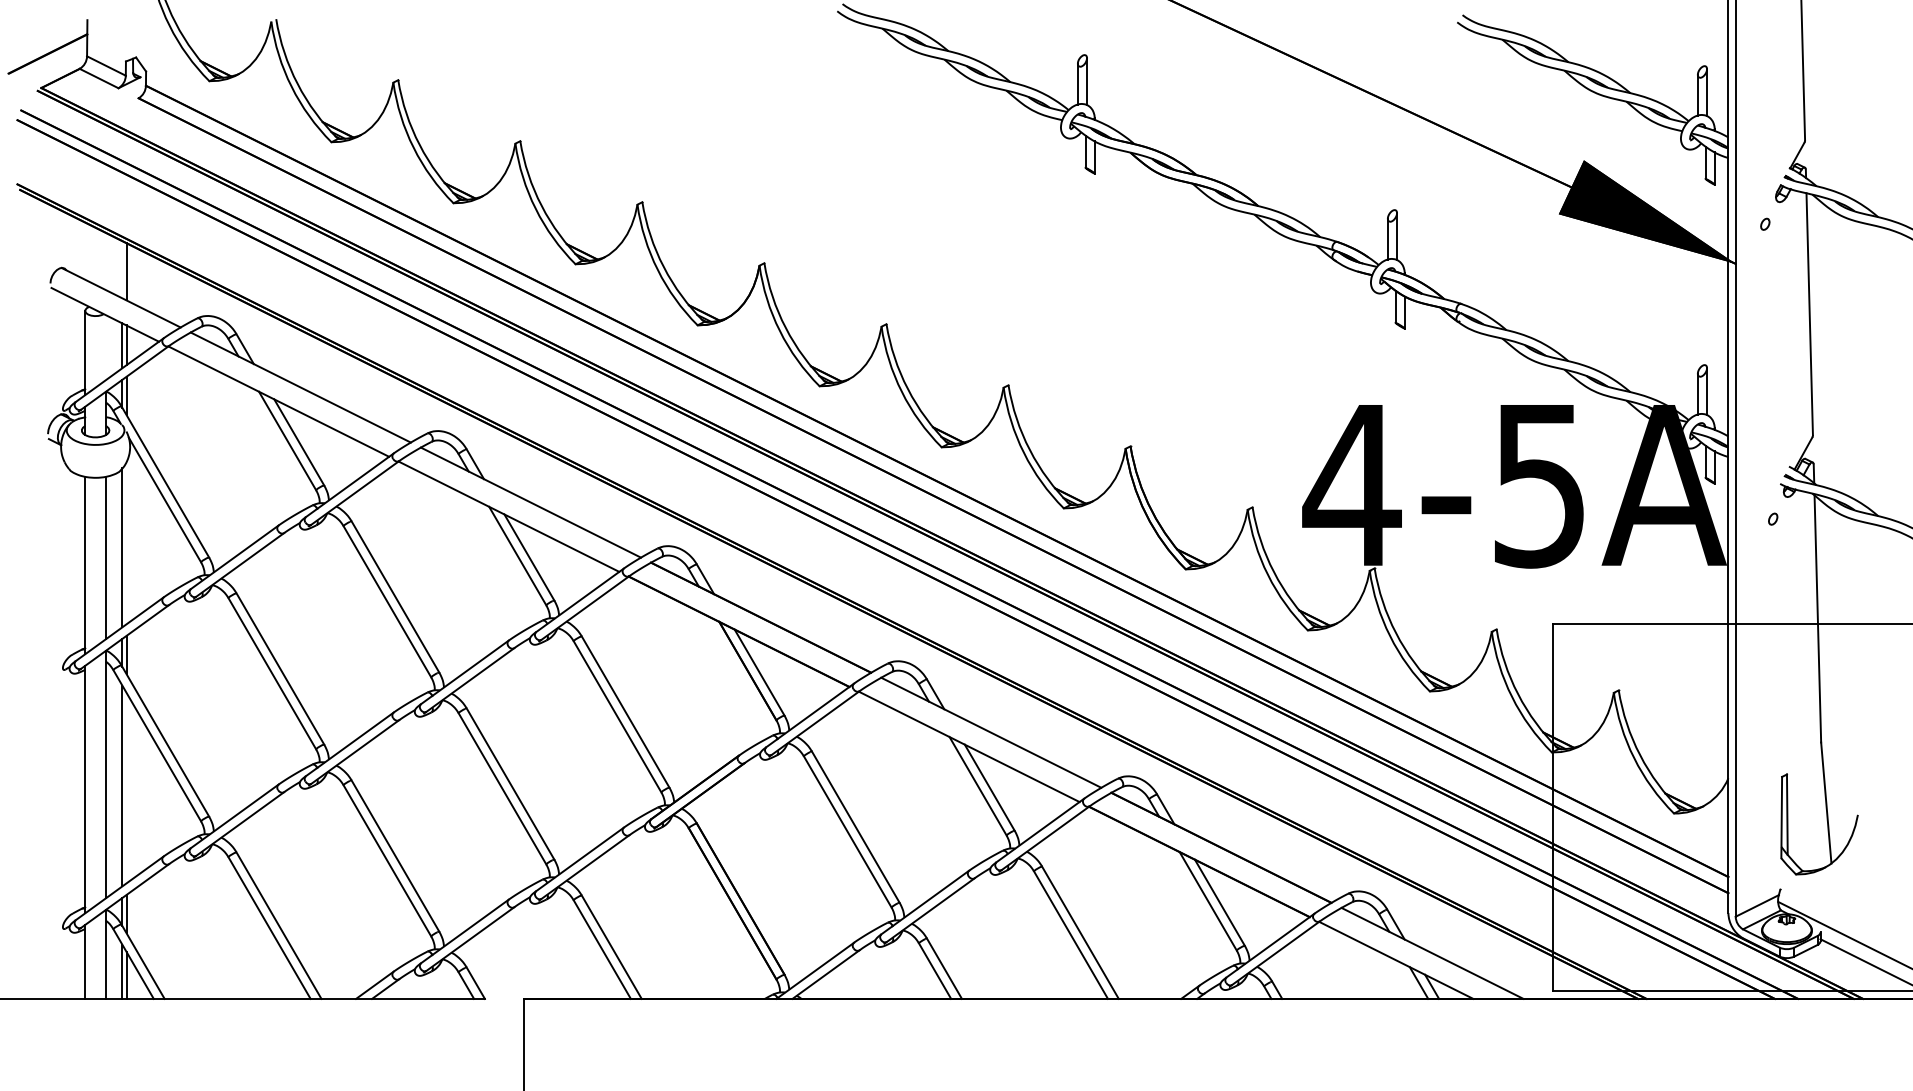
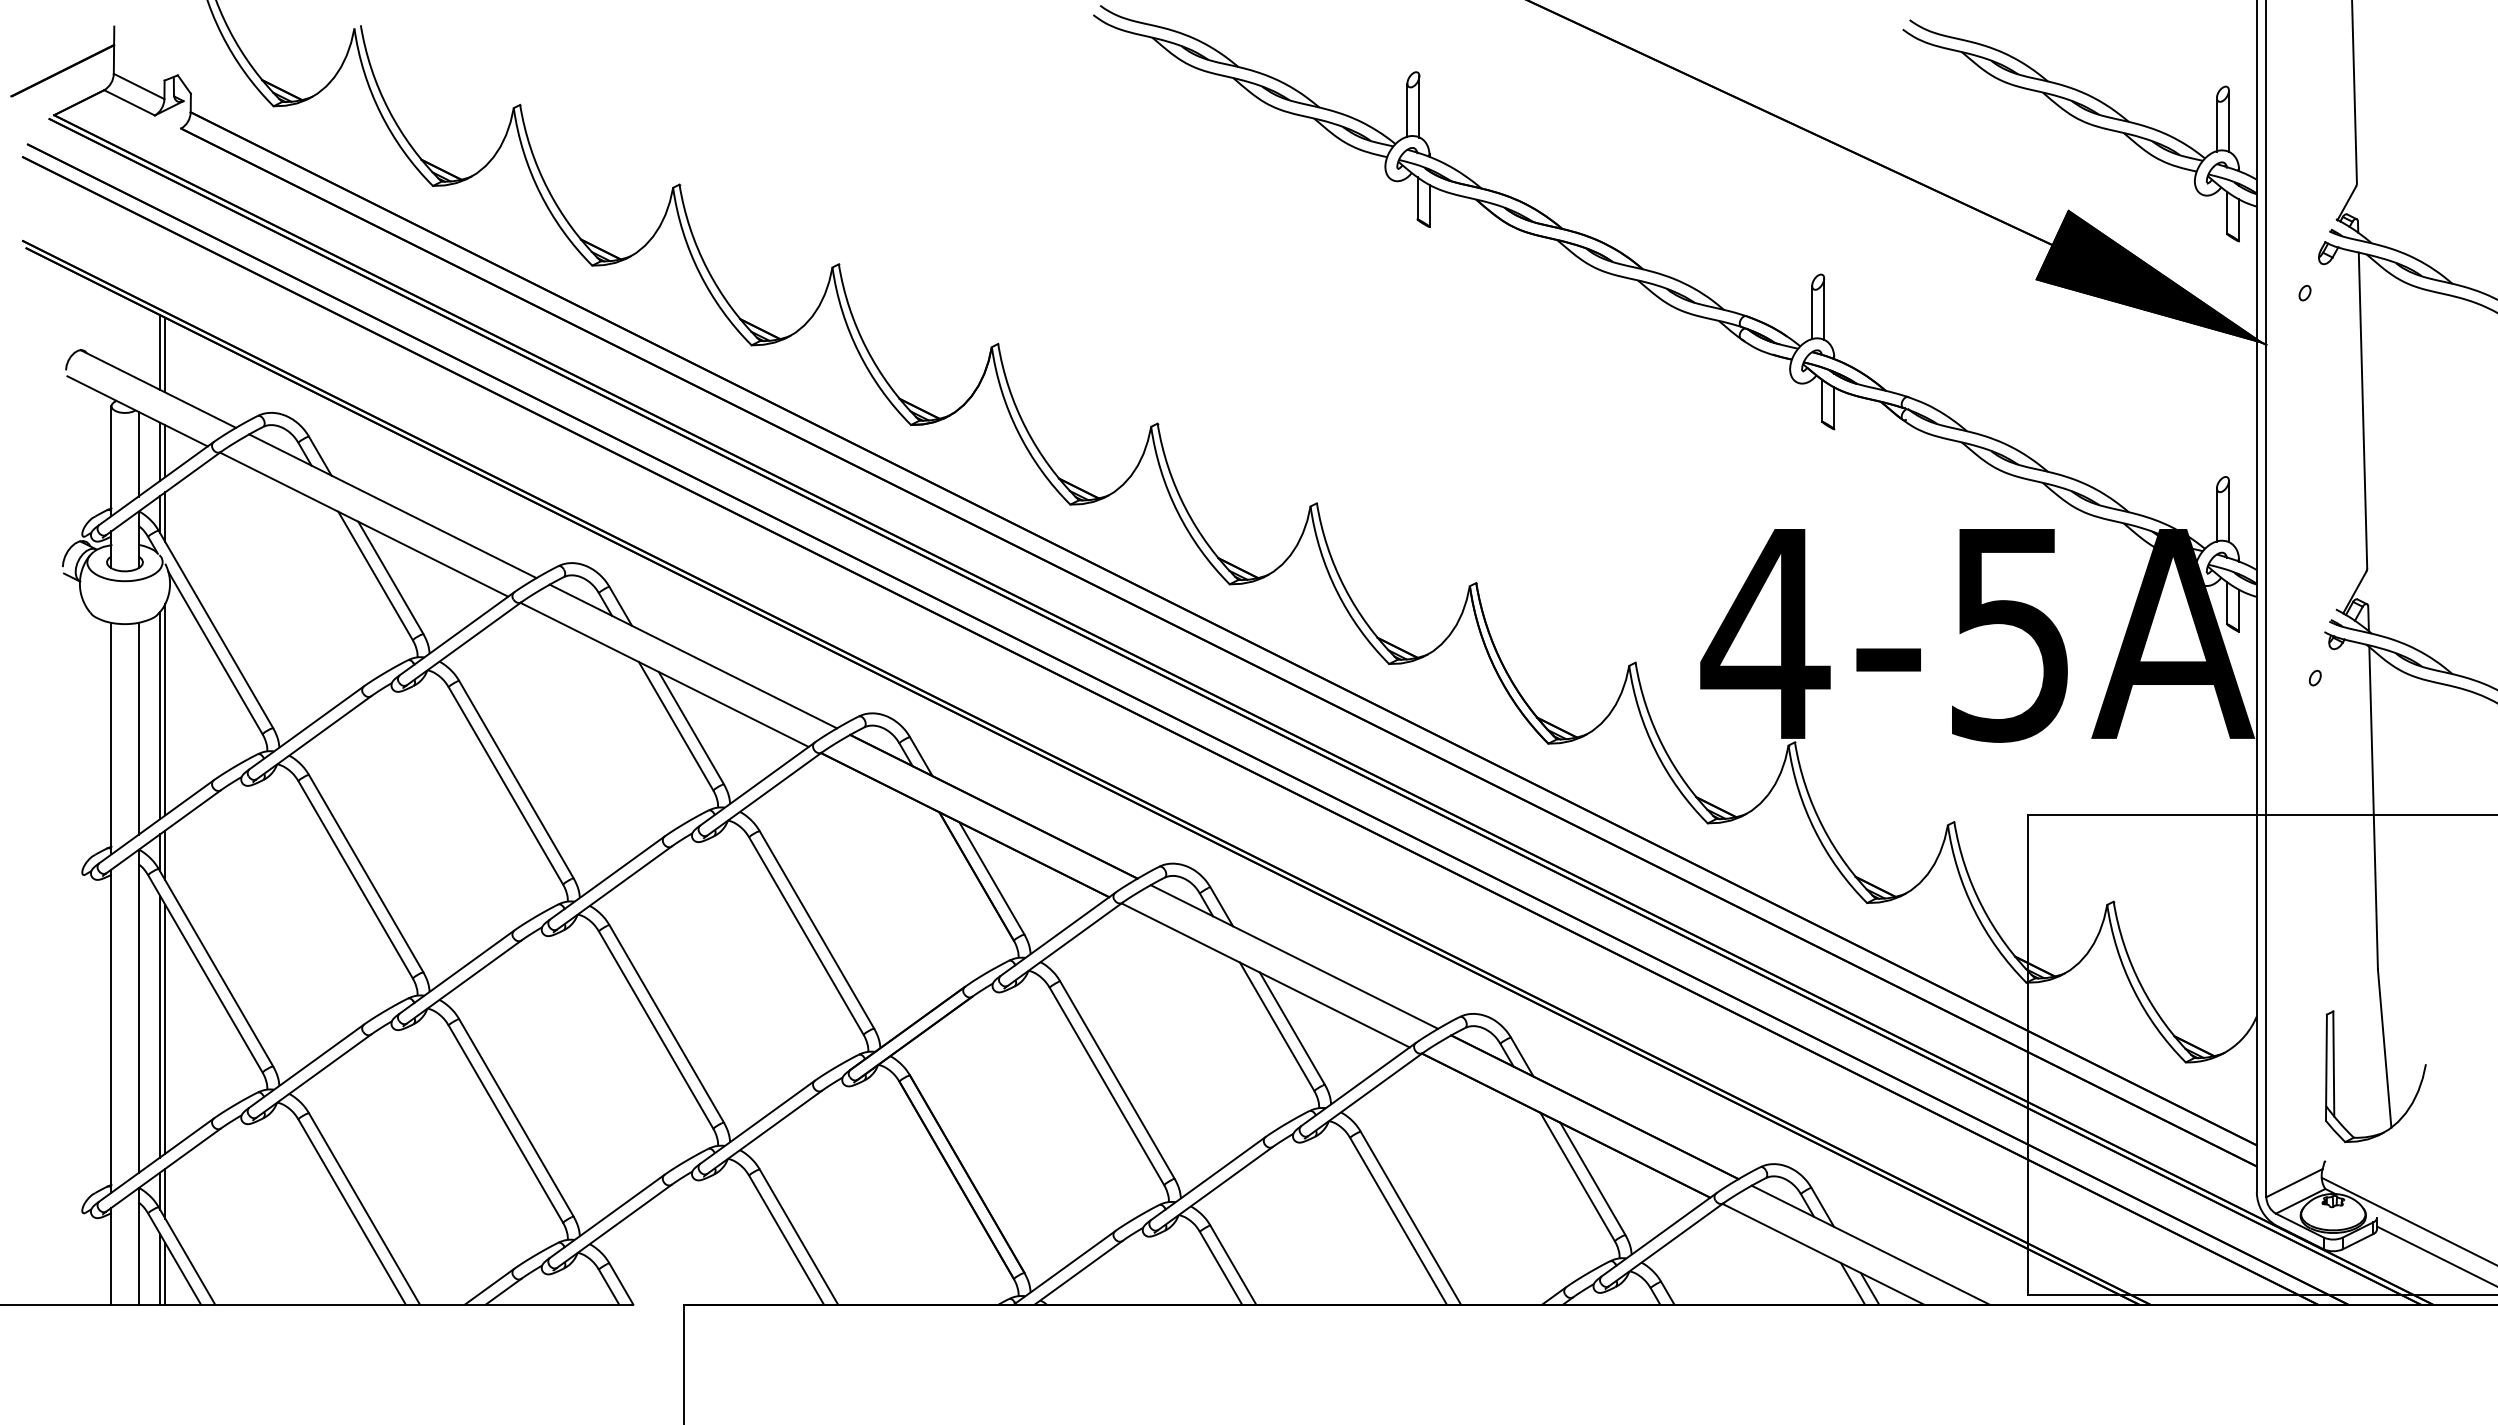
line: (122, 269) -> (160, 352), added
line: (105, 347) -> (138, 453), added
line: (126, 543) -> (165, 709), added
line: (126, 787) -> (165, 1028), added

